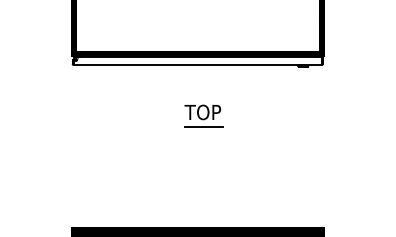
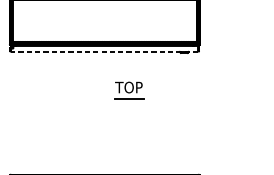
line: (197, 65) -> (104, 52), solid -> dashed
part: (203, 115) -> (129, 89), moved

